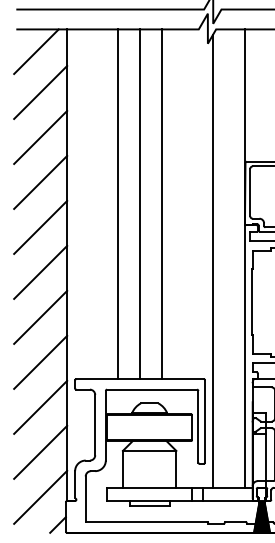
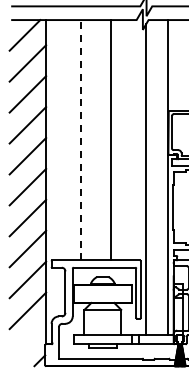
line: (118, 203) -> (81, 139), solid -> dashed
line: (140, 204) -> (96, 140), removed
line: (40, 496) -> (27, 341), removed

